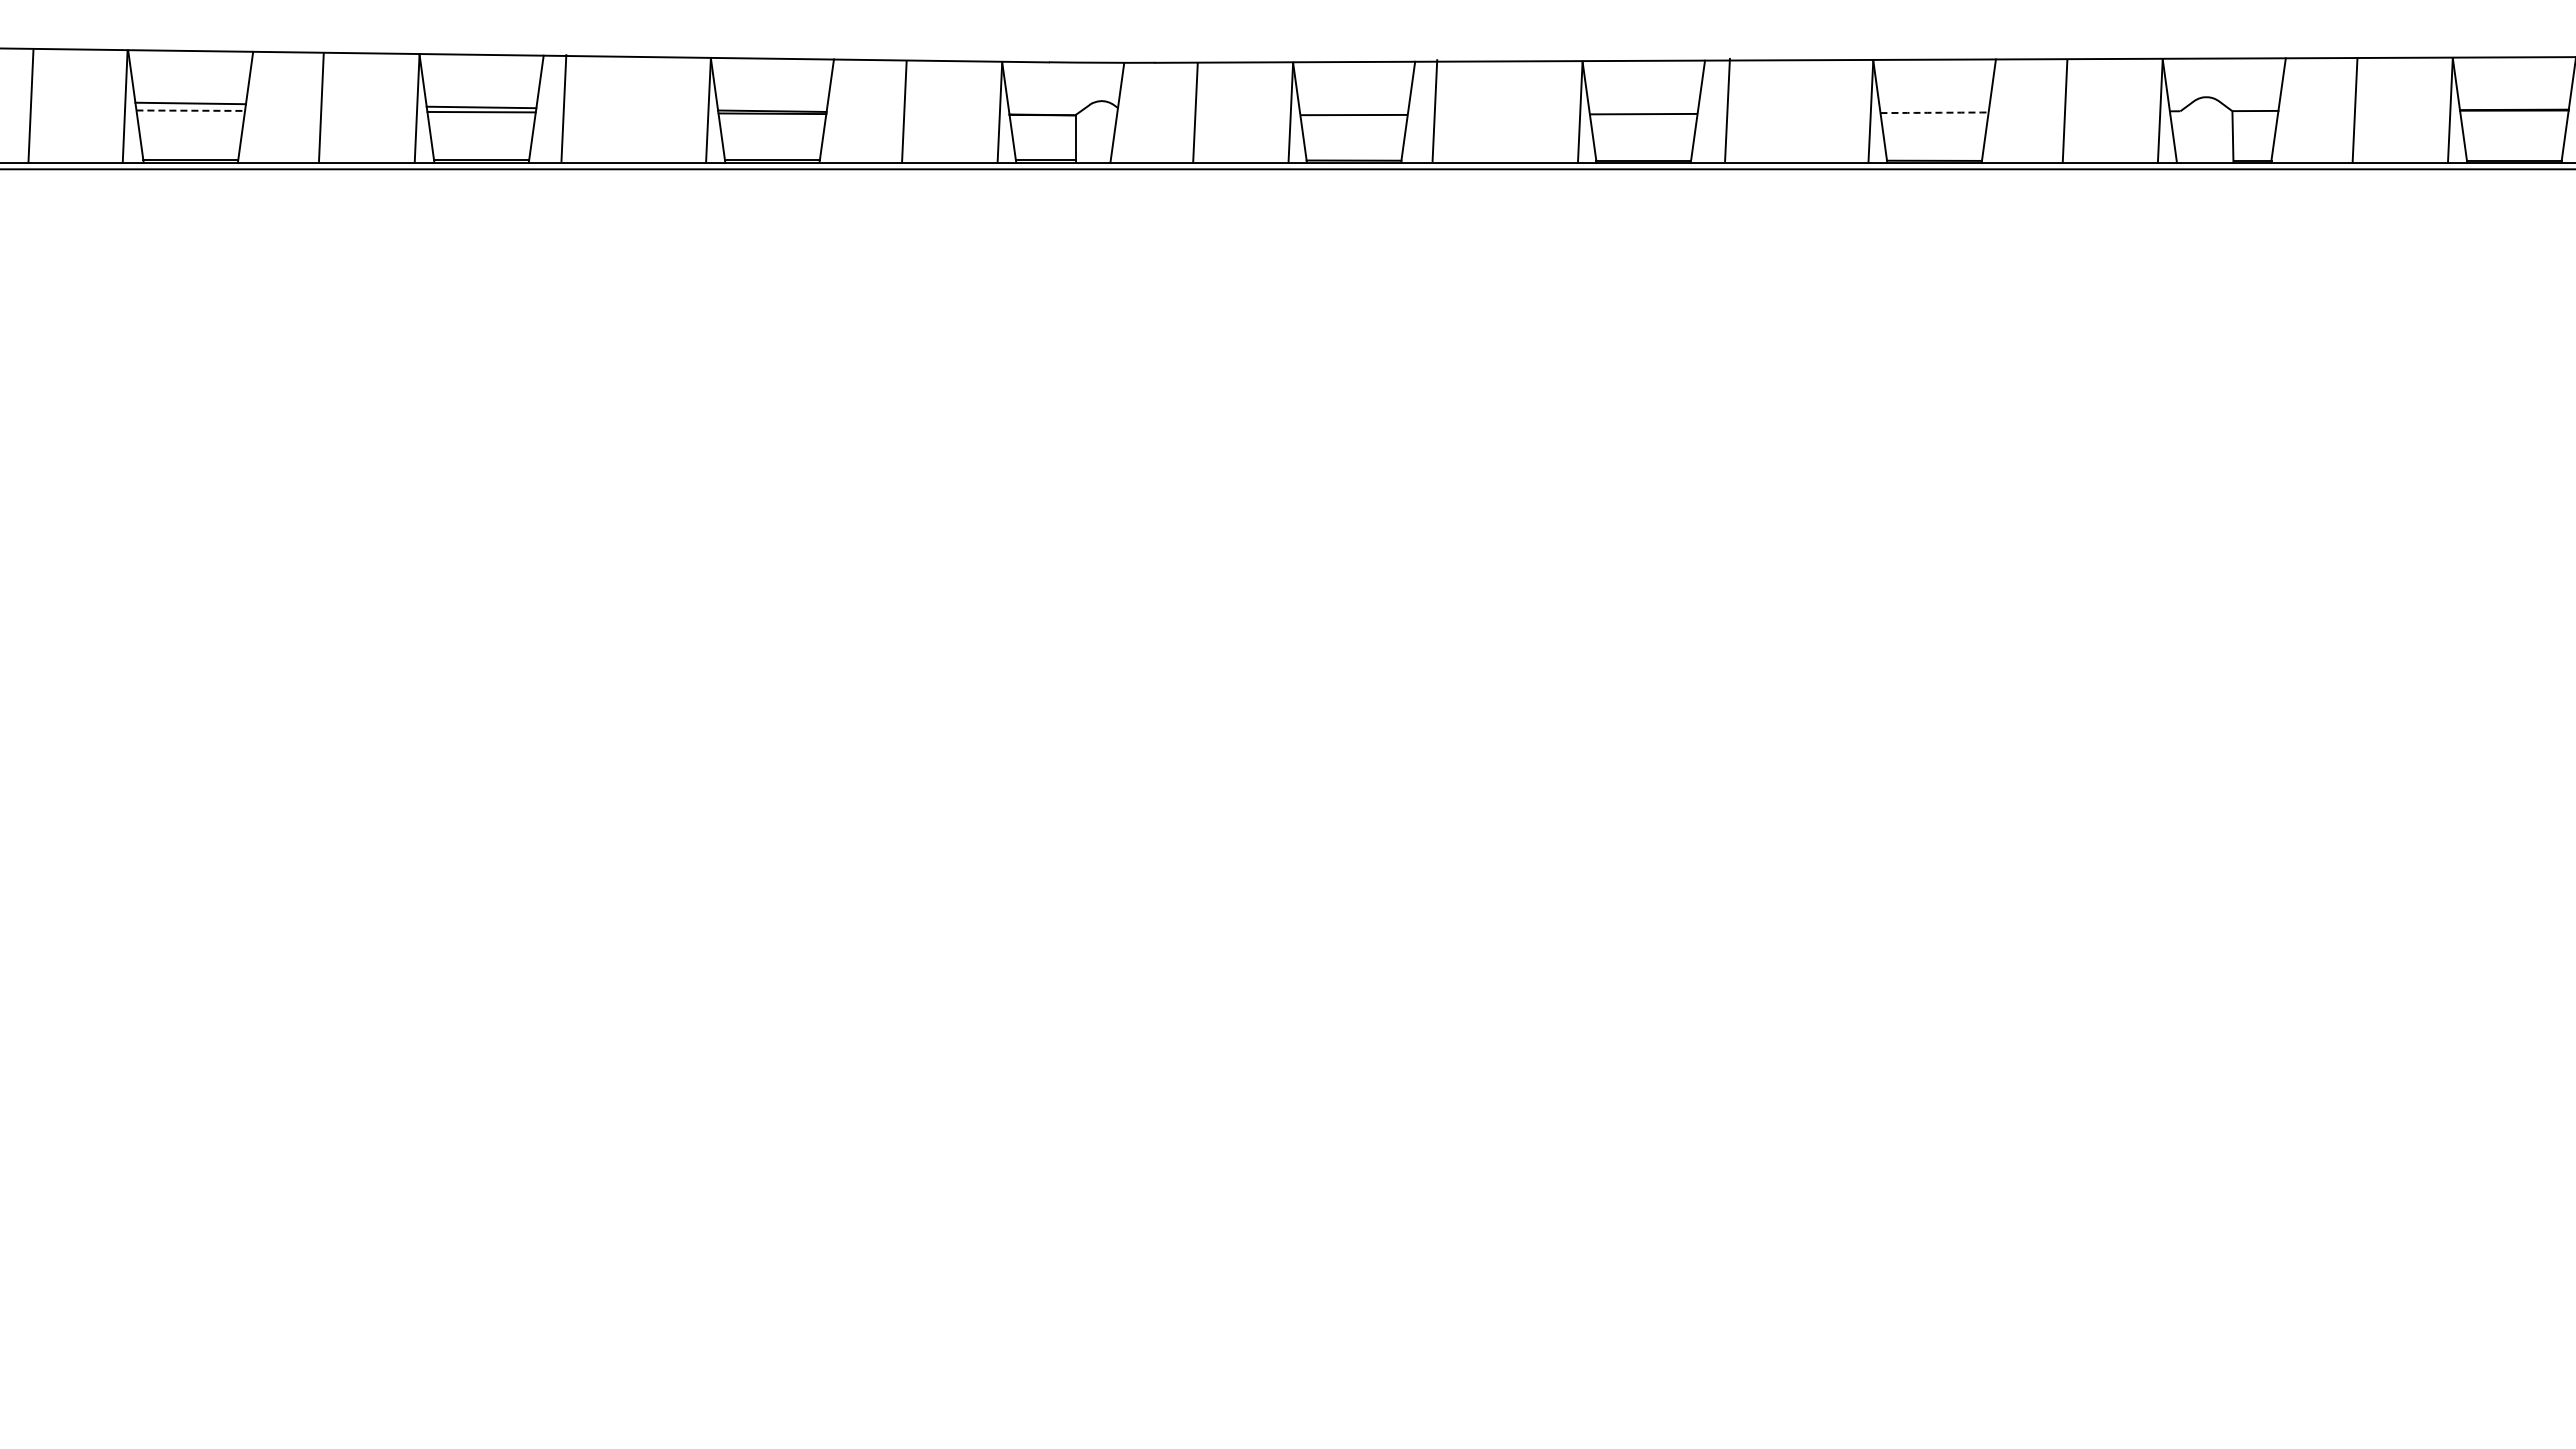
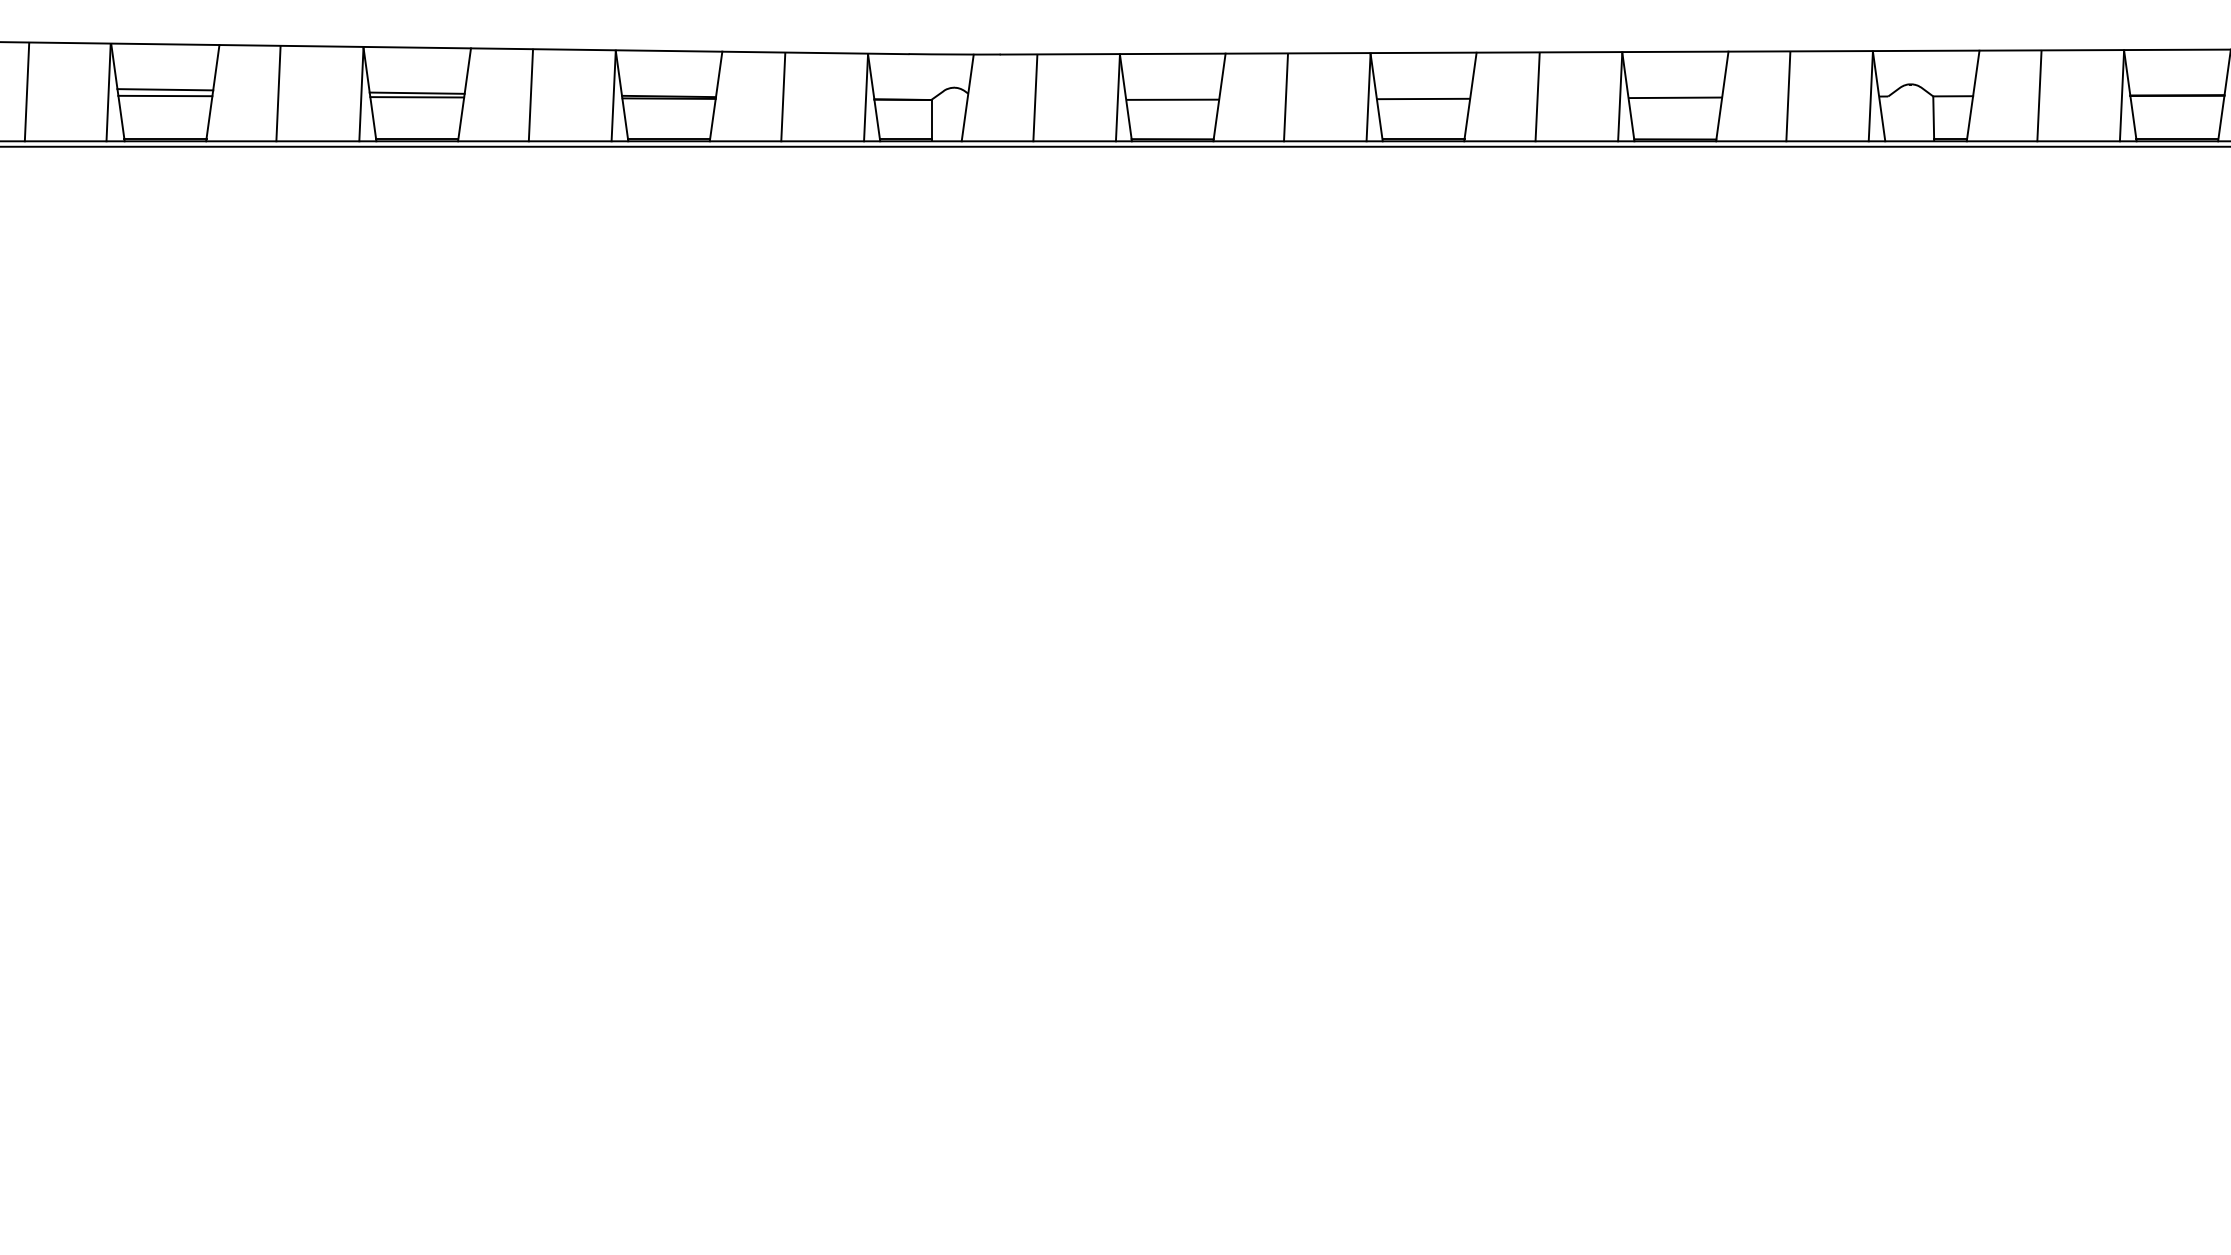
line: (563, 108) -> (530, 95), moved
line: (1727, 109) -> (1537, 96), moved
line: (191, 110) -> (166, 95), dashed -> solid
line: (1434, 110) -> (1285, 97), moved
arc: (1934, 112) -> (1675, 97), dashed -> solid

